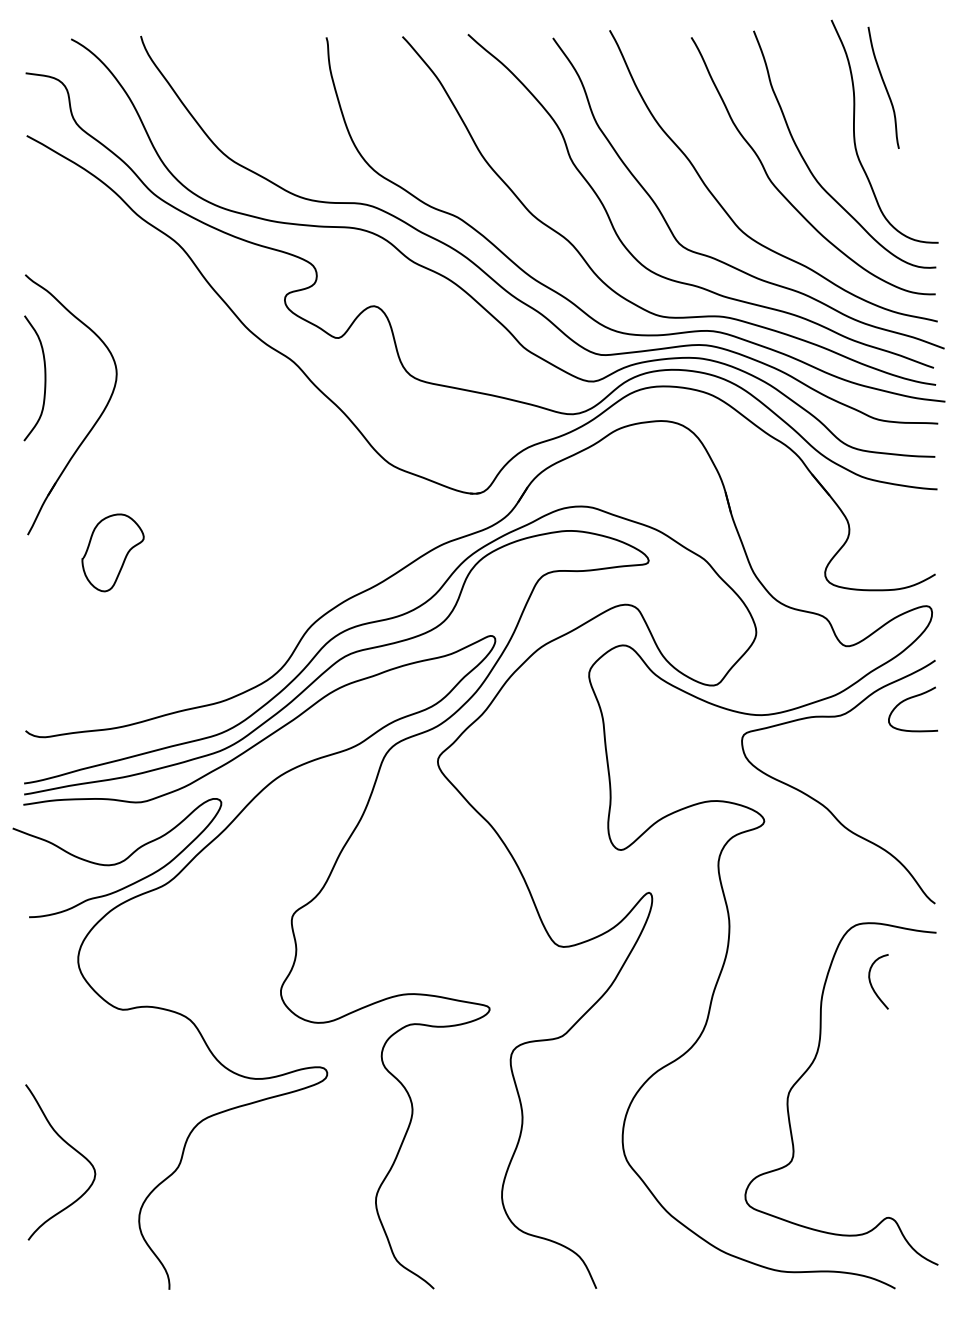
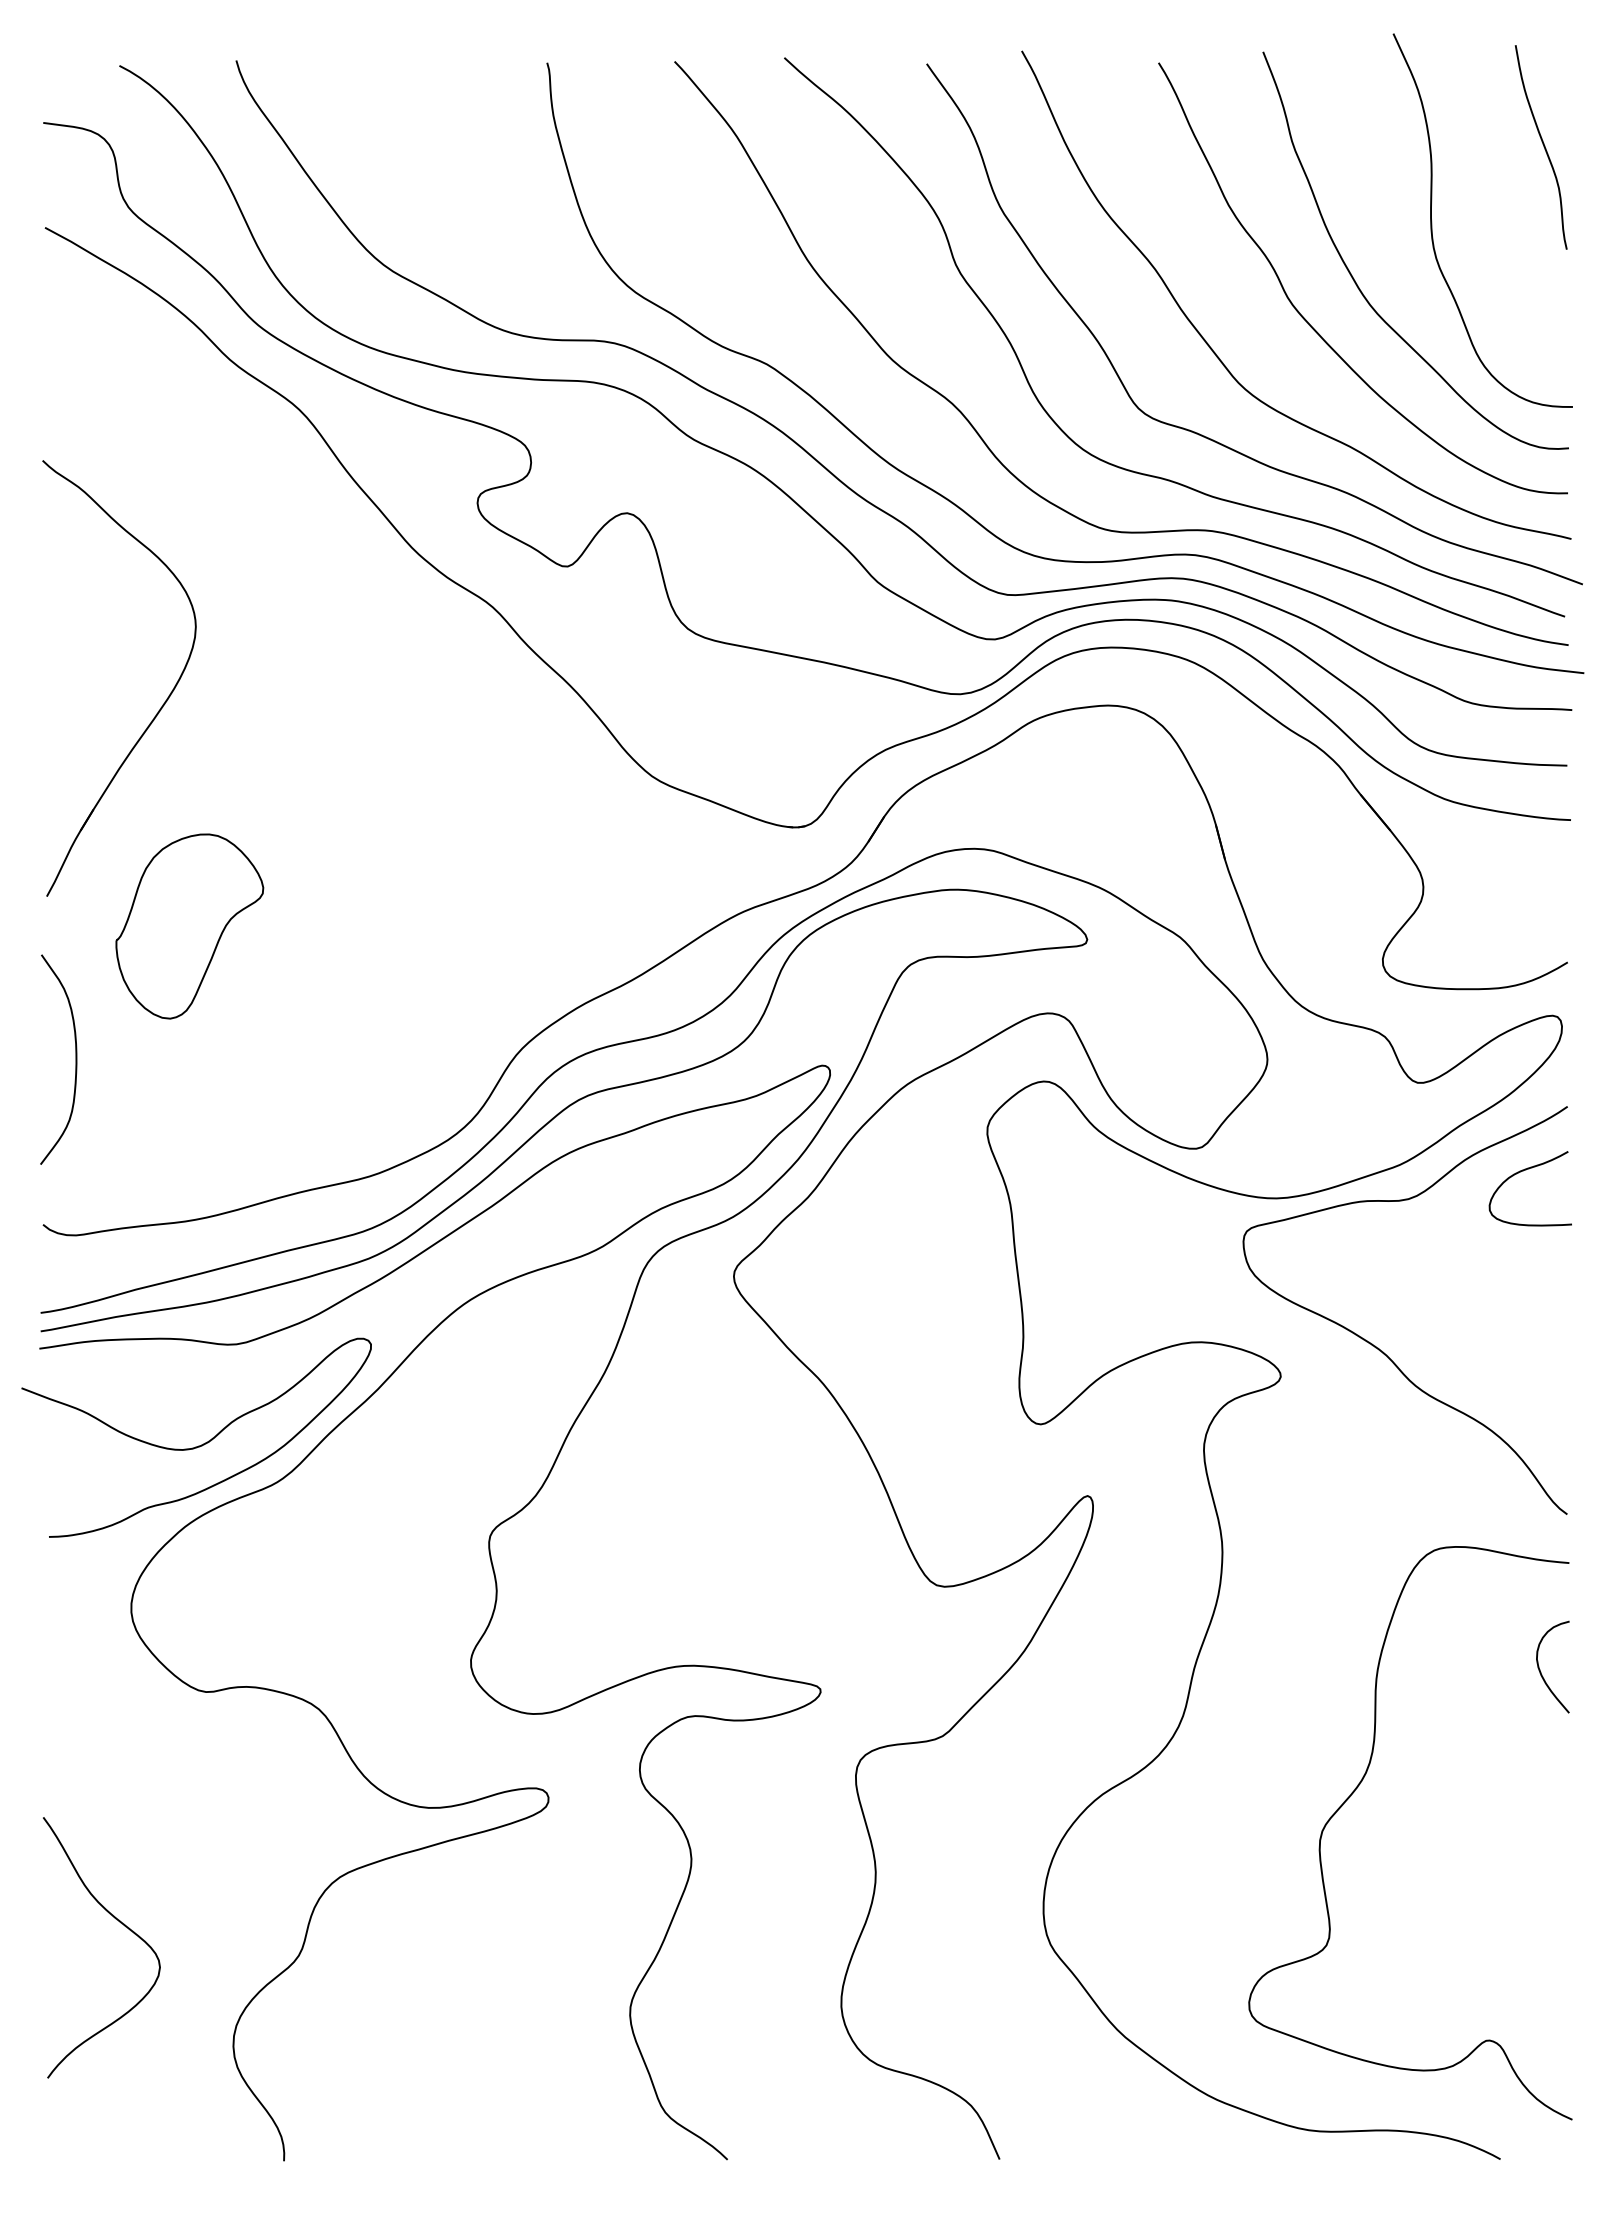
curve: (884, 87) -> (1542, 146), moved
curve: (44, 378) -> (74, 1059), moved
part: (112, 552) -> (188, 925), size x1.43
curve: (871, 982) -> (1540, 1668), moved

